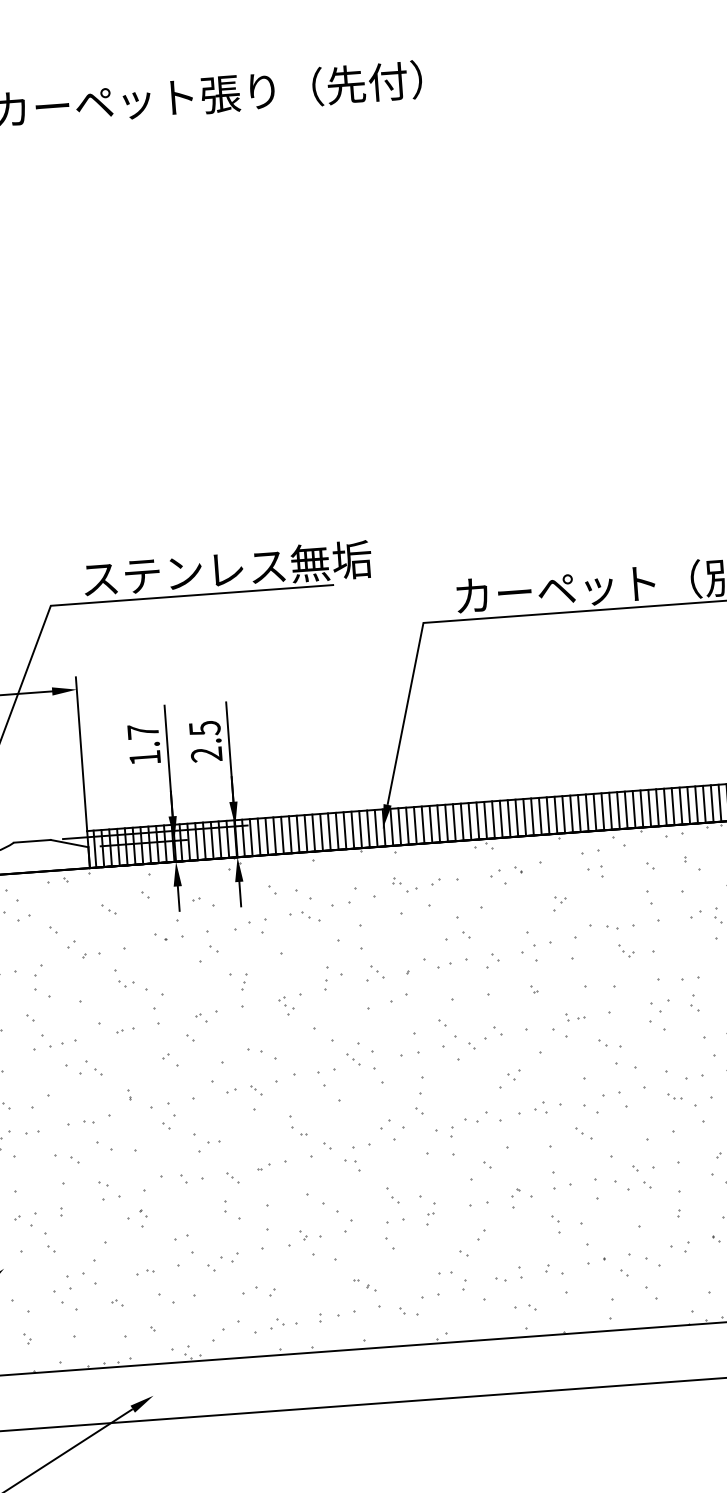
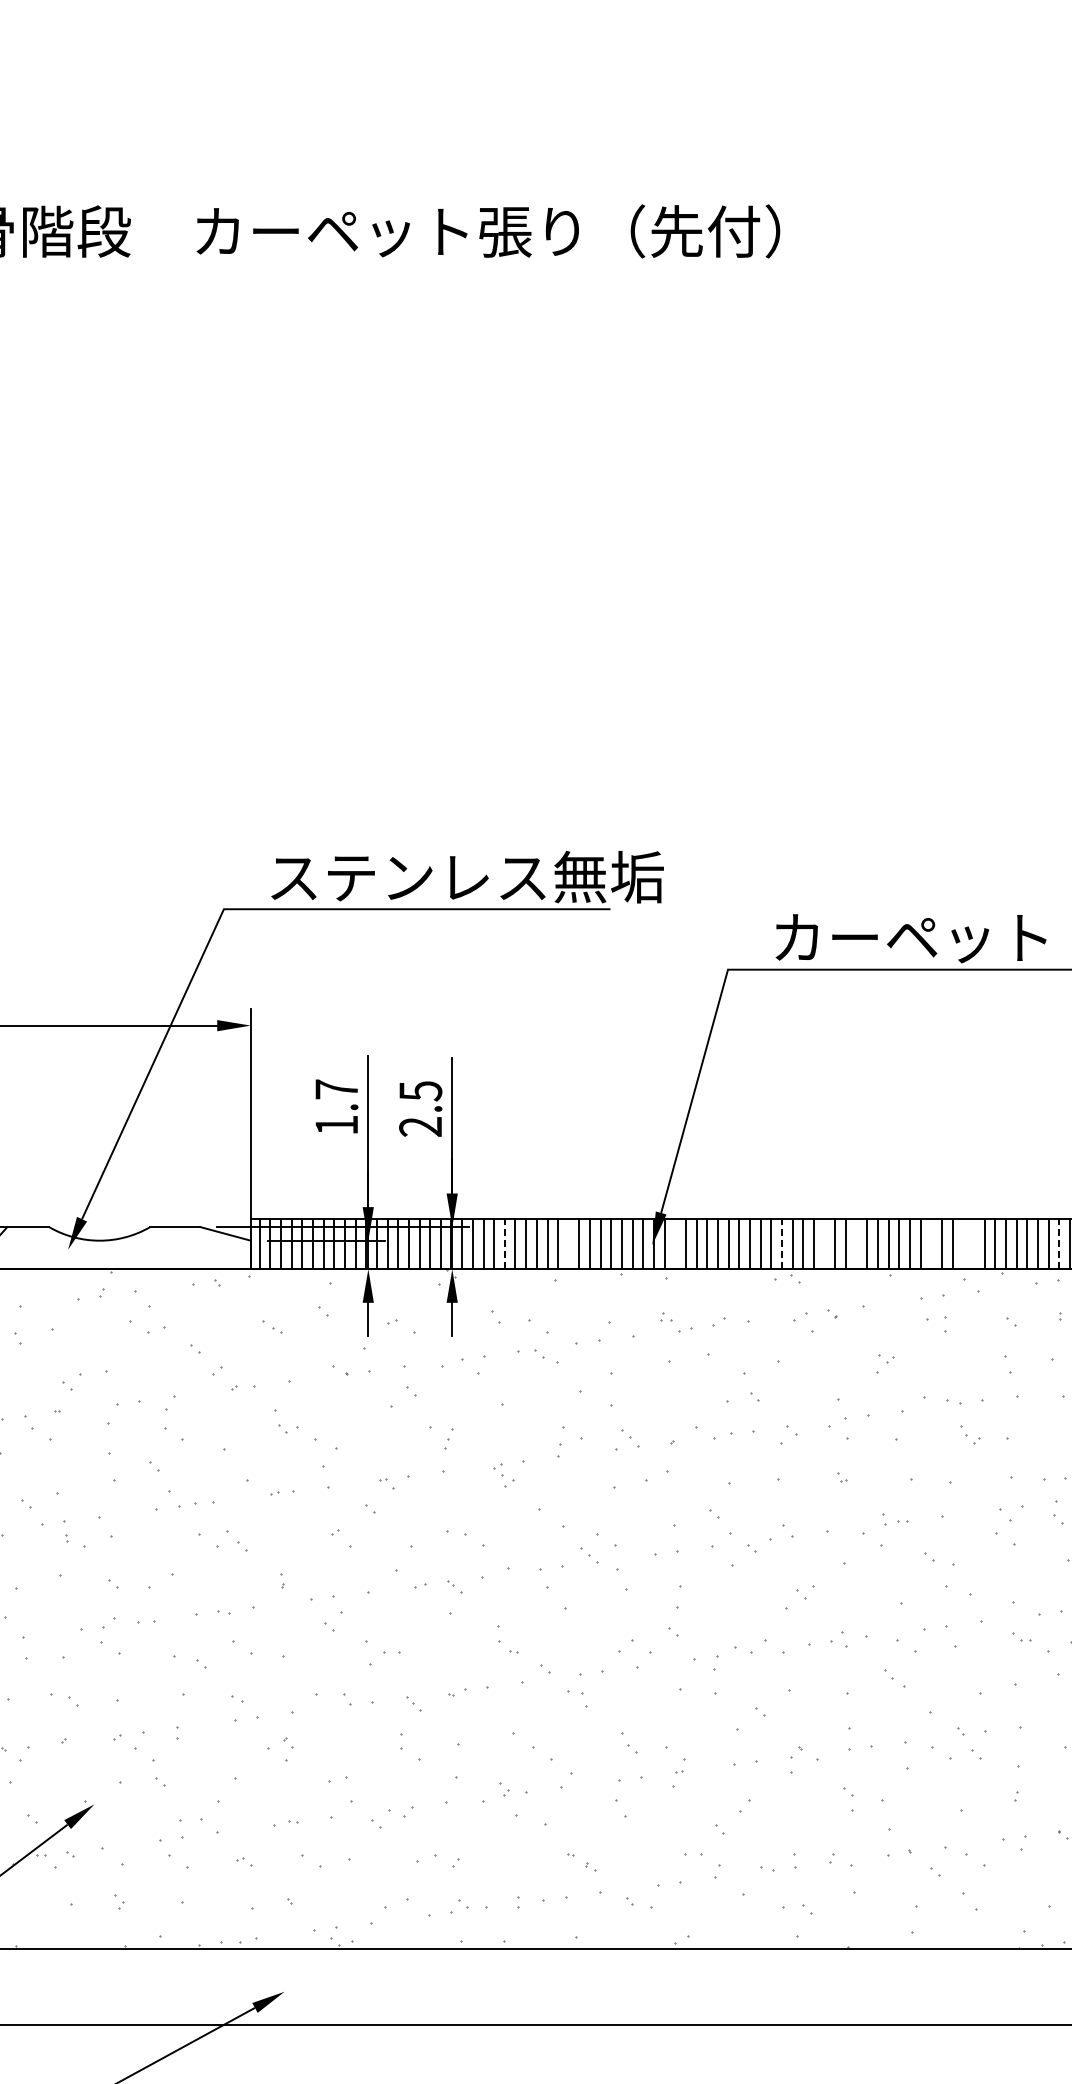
line: (681, 805) -> (1059, 1243), solid -> dashed
line: (610, 810) -> (963, 1243), removed
line: (618, 810) -> (974, 1243), removed
line: (587, 812) -> (931, 1243), removed
line: (532, 816) -> (856, 1243), removed
line: (508, 818) -> (824, 1243), removed
line: (478, 820) -> (782, 1243), solid -> dashed
line: (399, 826) -> (675, 1243), removed
line: (321, 832) -> (568, 1243), removed
line: (274, 835) -> (504, 1243), solid -> dashed

